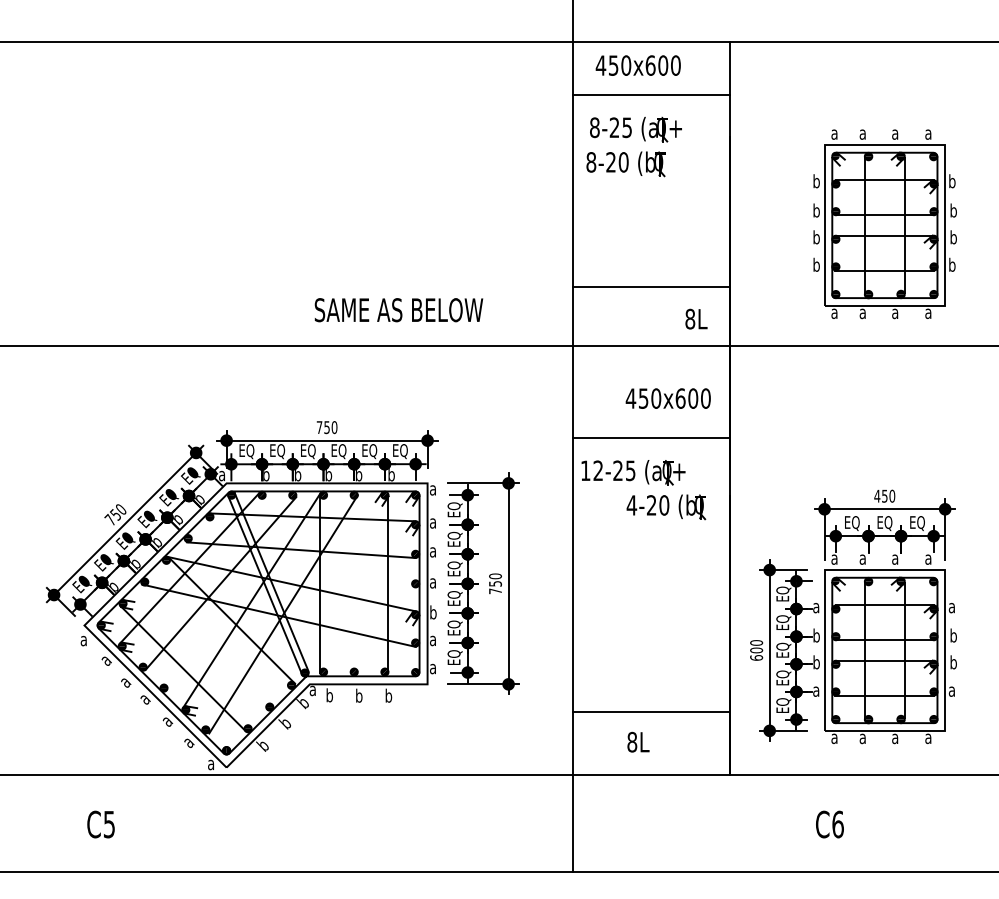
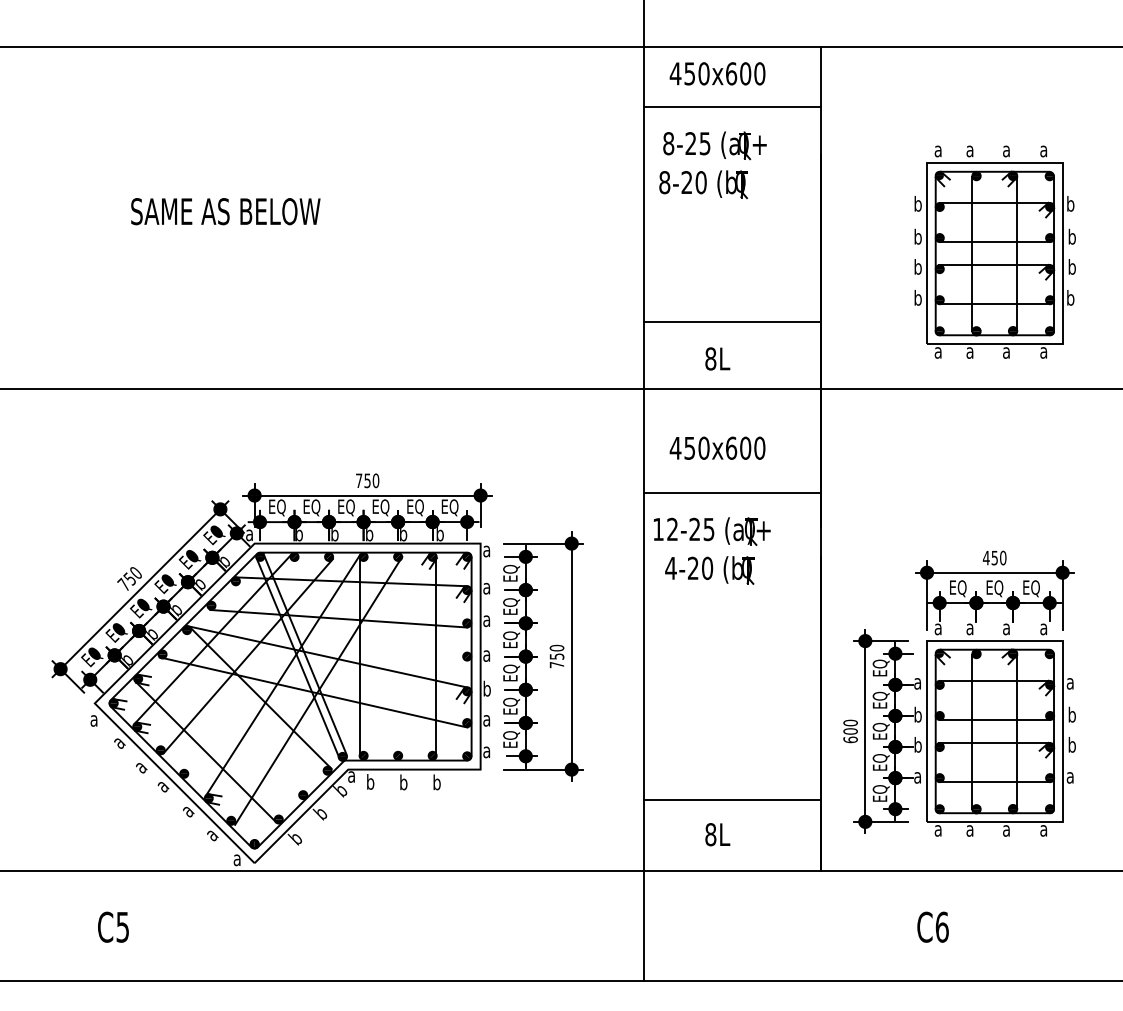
text: (398, 310) -> (225, 212), moved
text: (696, 318) -> (717, 358), moved
text: (667, 398) -> (716, 448), moved
part: (666, 507) -> (709, 570), moved

